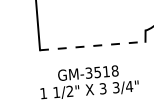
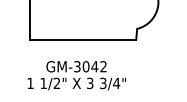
line: (92, 46) -> (83, 40), dashed -> solid
text: (106, 71) -> (94, 66), GM-3518 -> GM-3042

